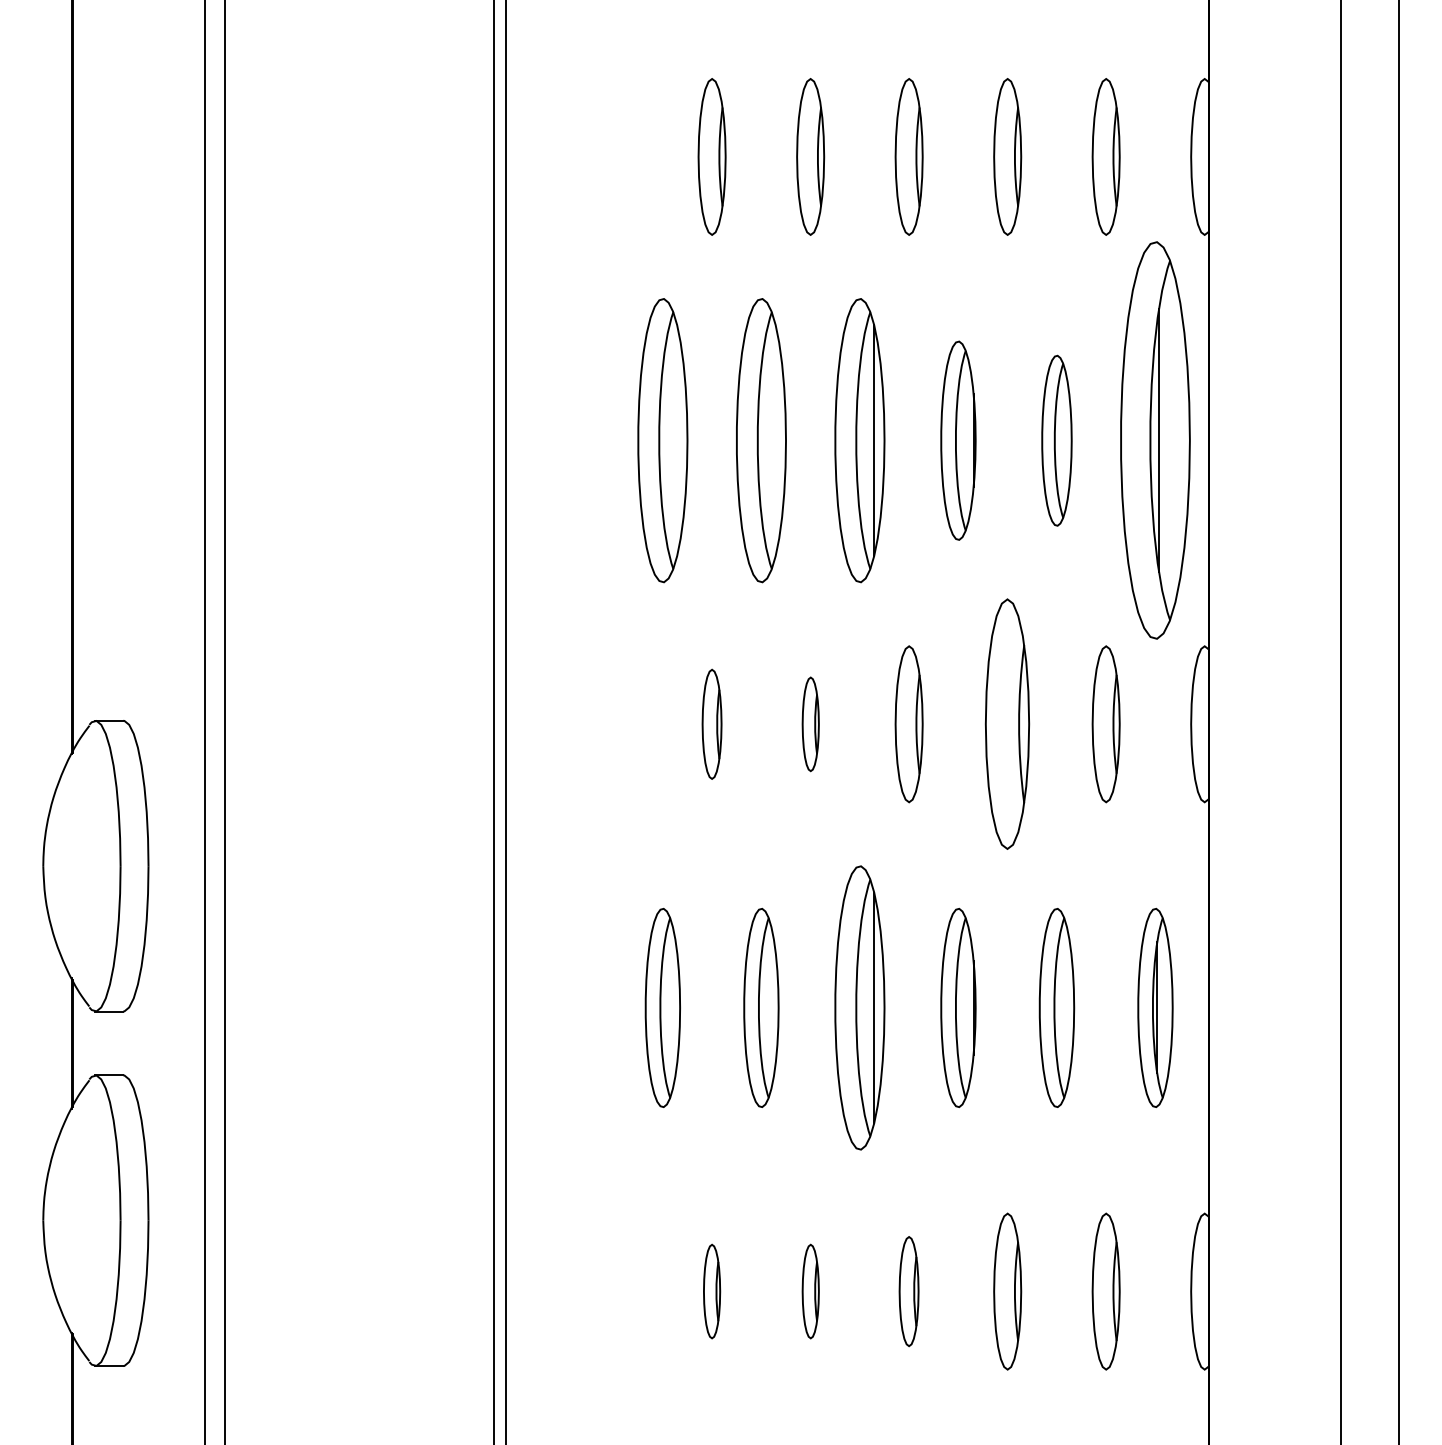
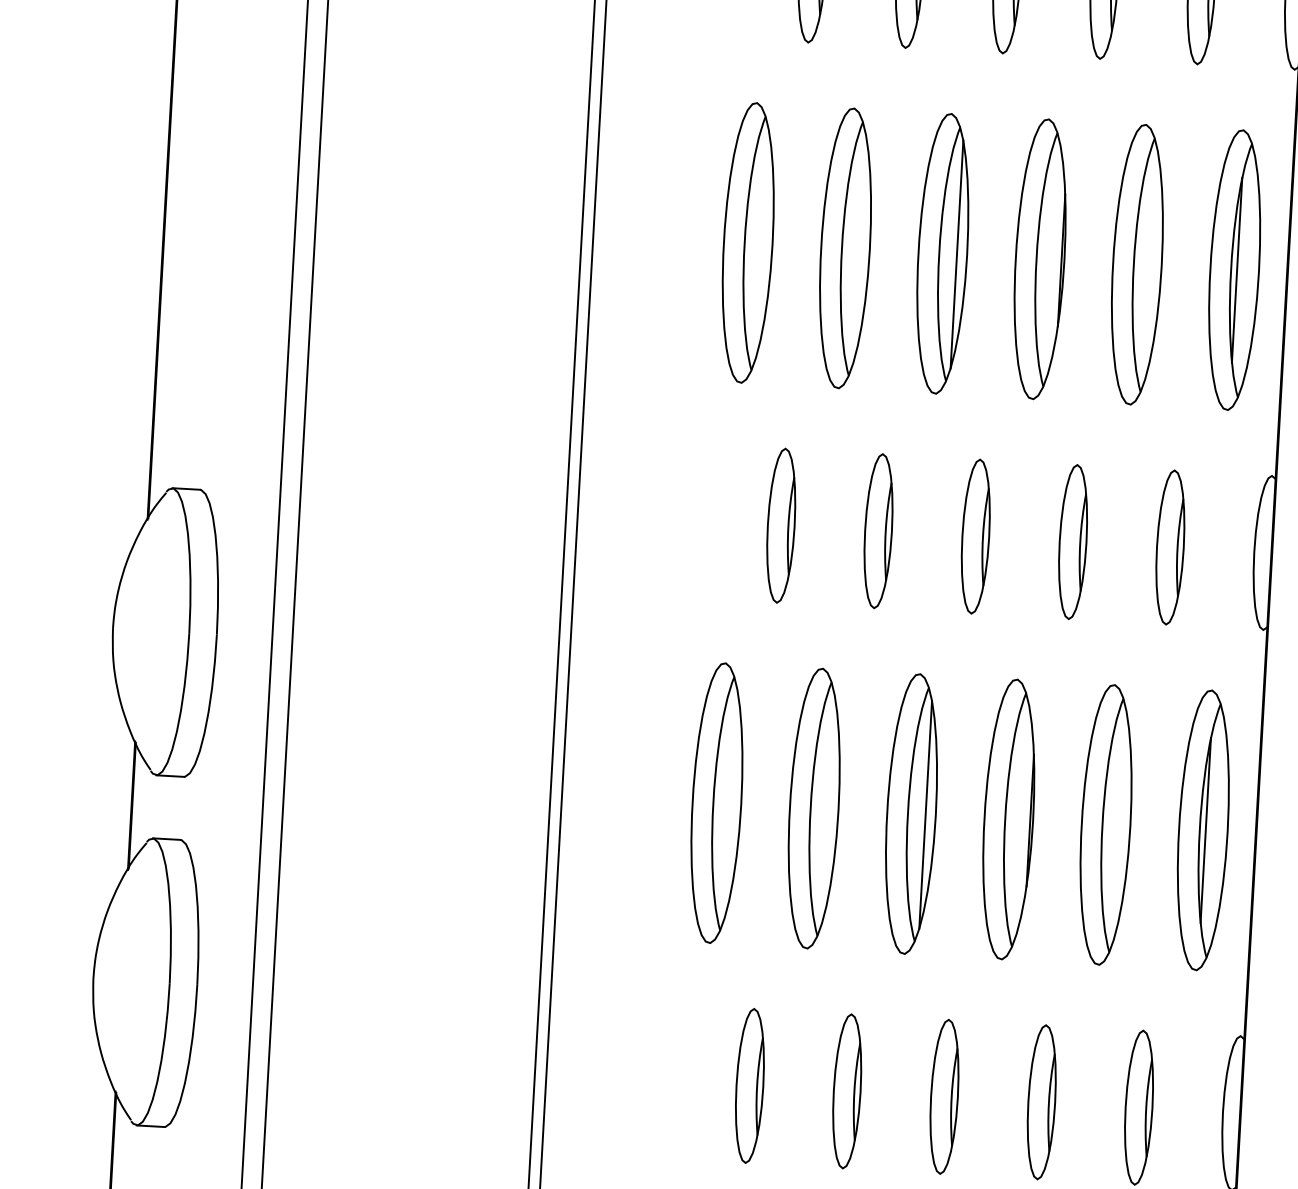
part: (958, 440) -> (1040, 259), size x1.43
part: (1056, 440) -> (1136, 264), size x1.67
part: (1155, 440) -> (1234, 269), size x0.71
part: (711, 724) -> (780, 525), size x1.43
part: (810, 724) -> (878, 531), size x1.67
part: (1007, 724) -> (1072, 542), size x0.62
part: (662, 1007) -> (716, 802), size x1.43
part: (761, 1007) -> (814, 808), size x1.43
part: (958, 1007) -> (1008, 819), size x1.43
part: (1056, 1007) -> (1105, 824), size x1.43
part: (1155, 1007) -> (1203, 829), size x1.43
part: (711, 1291) -> (749, 1085), size x1.67
part: (810, 1291) -> (847, 1091), size x1.67
part: (908, 1291) -> (943, 1096), size x1.43

